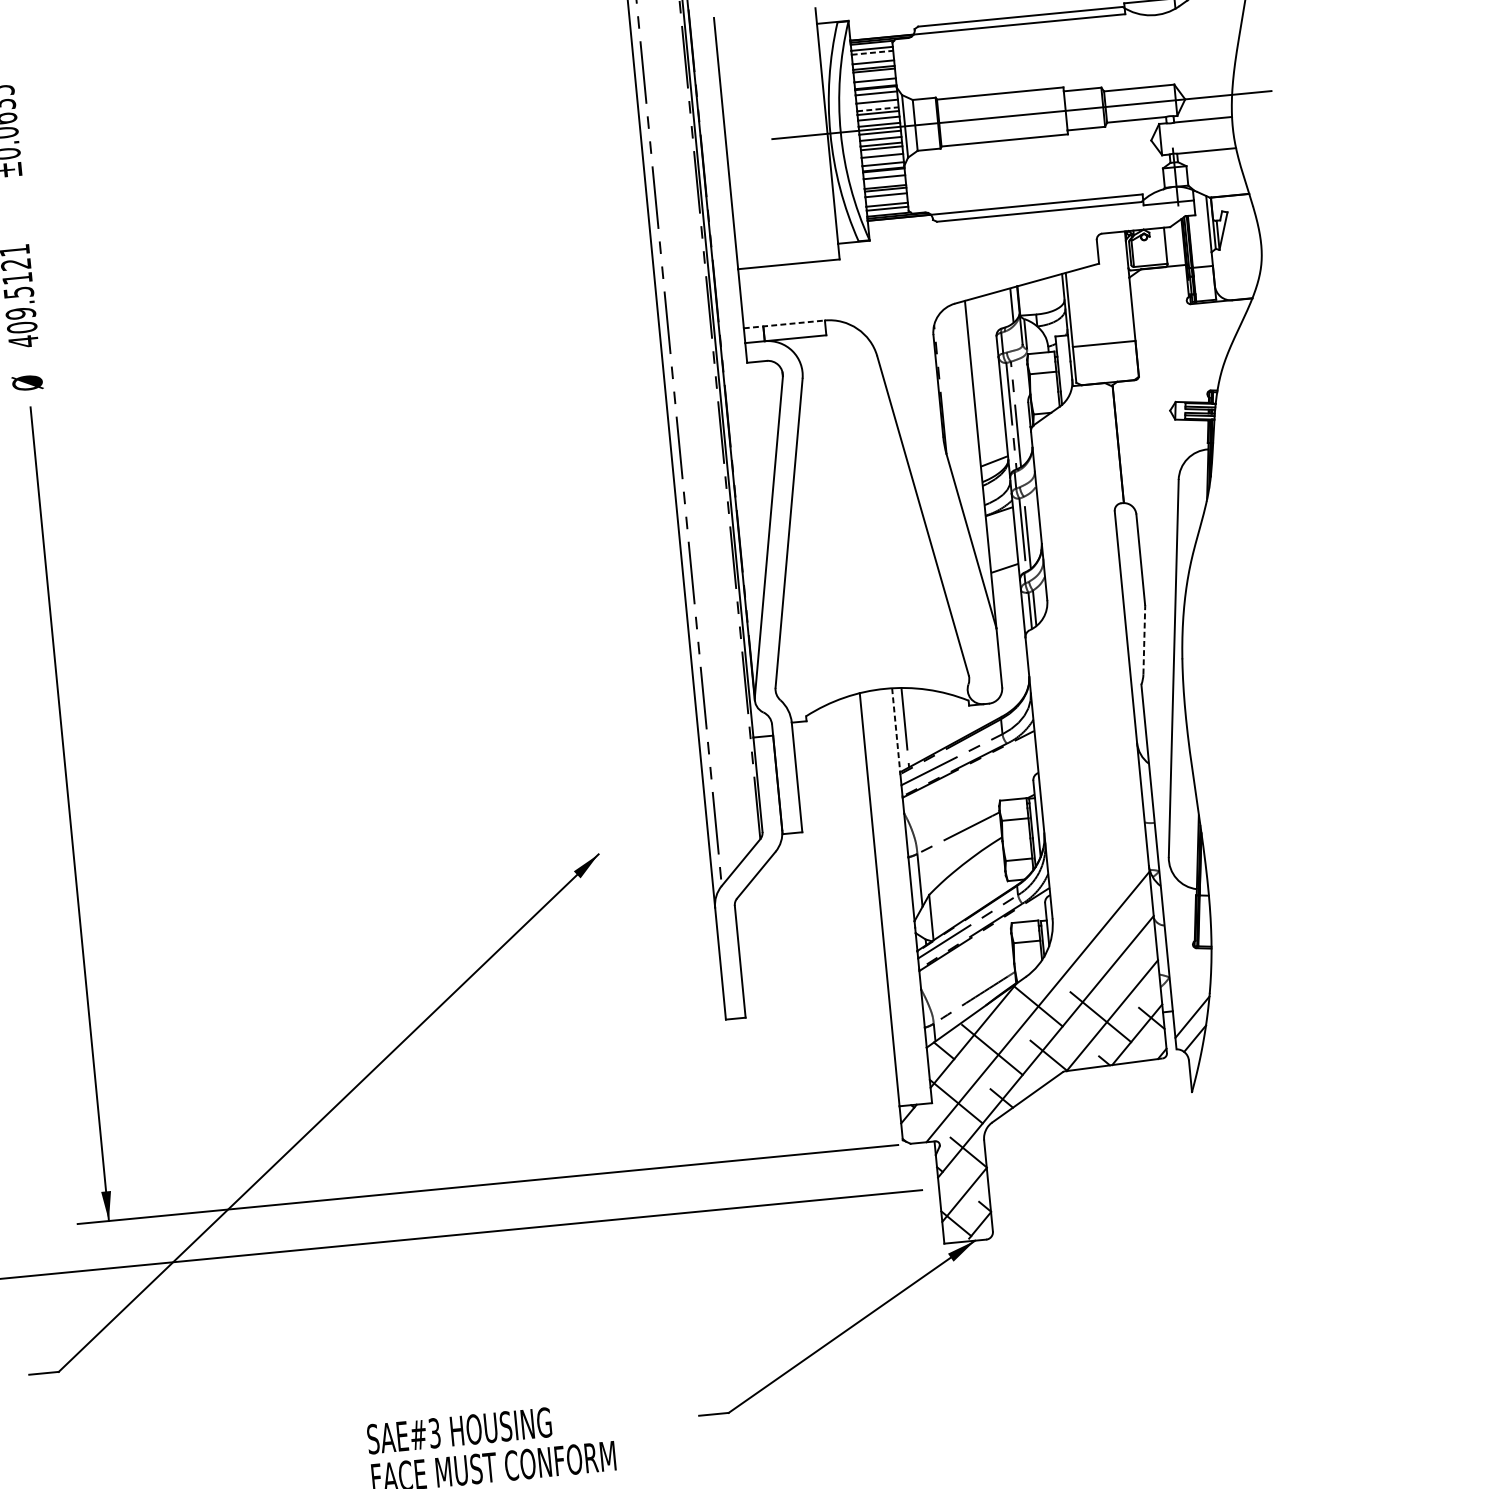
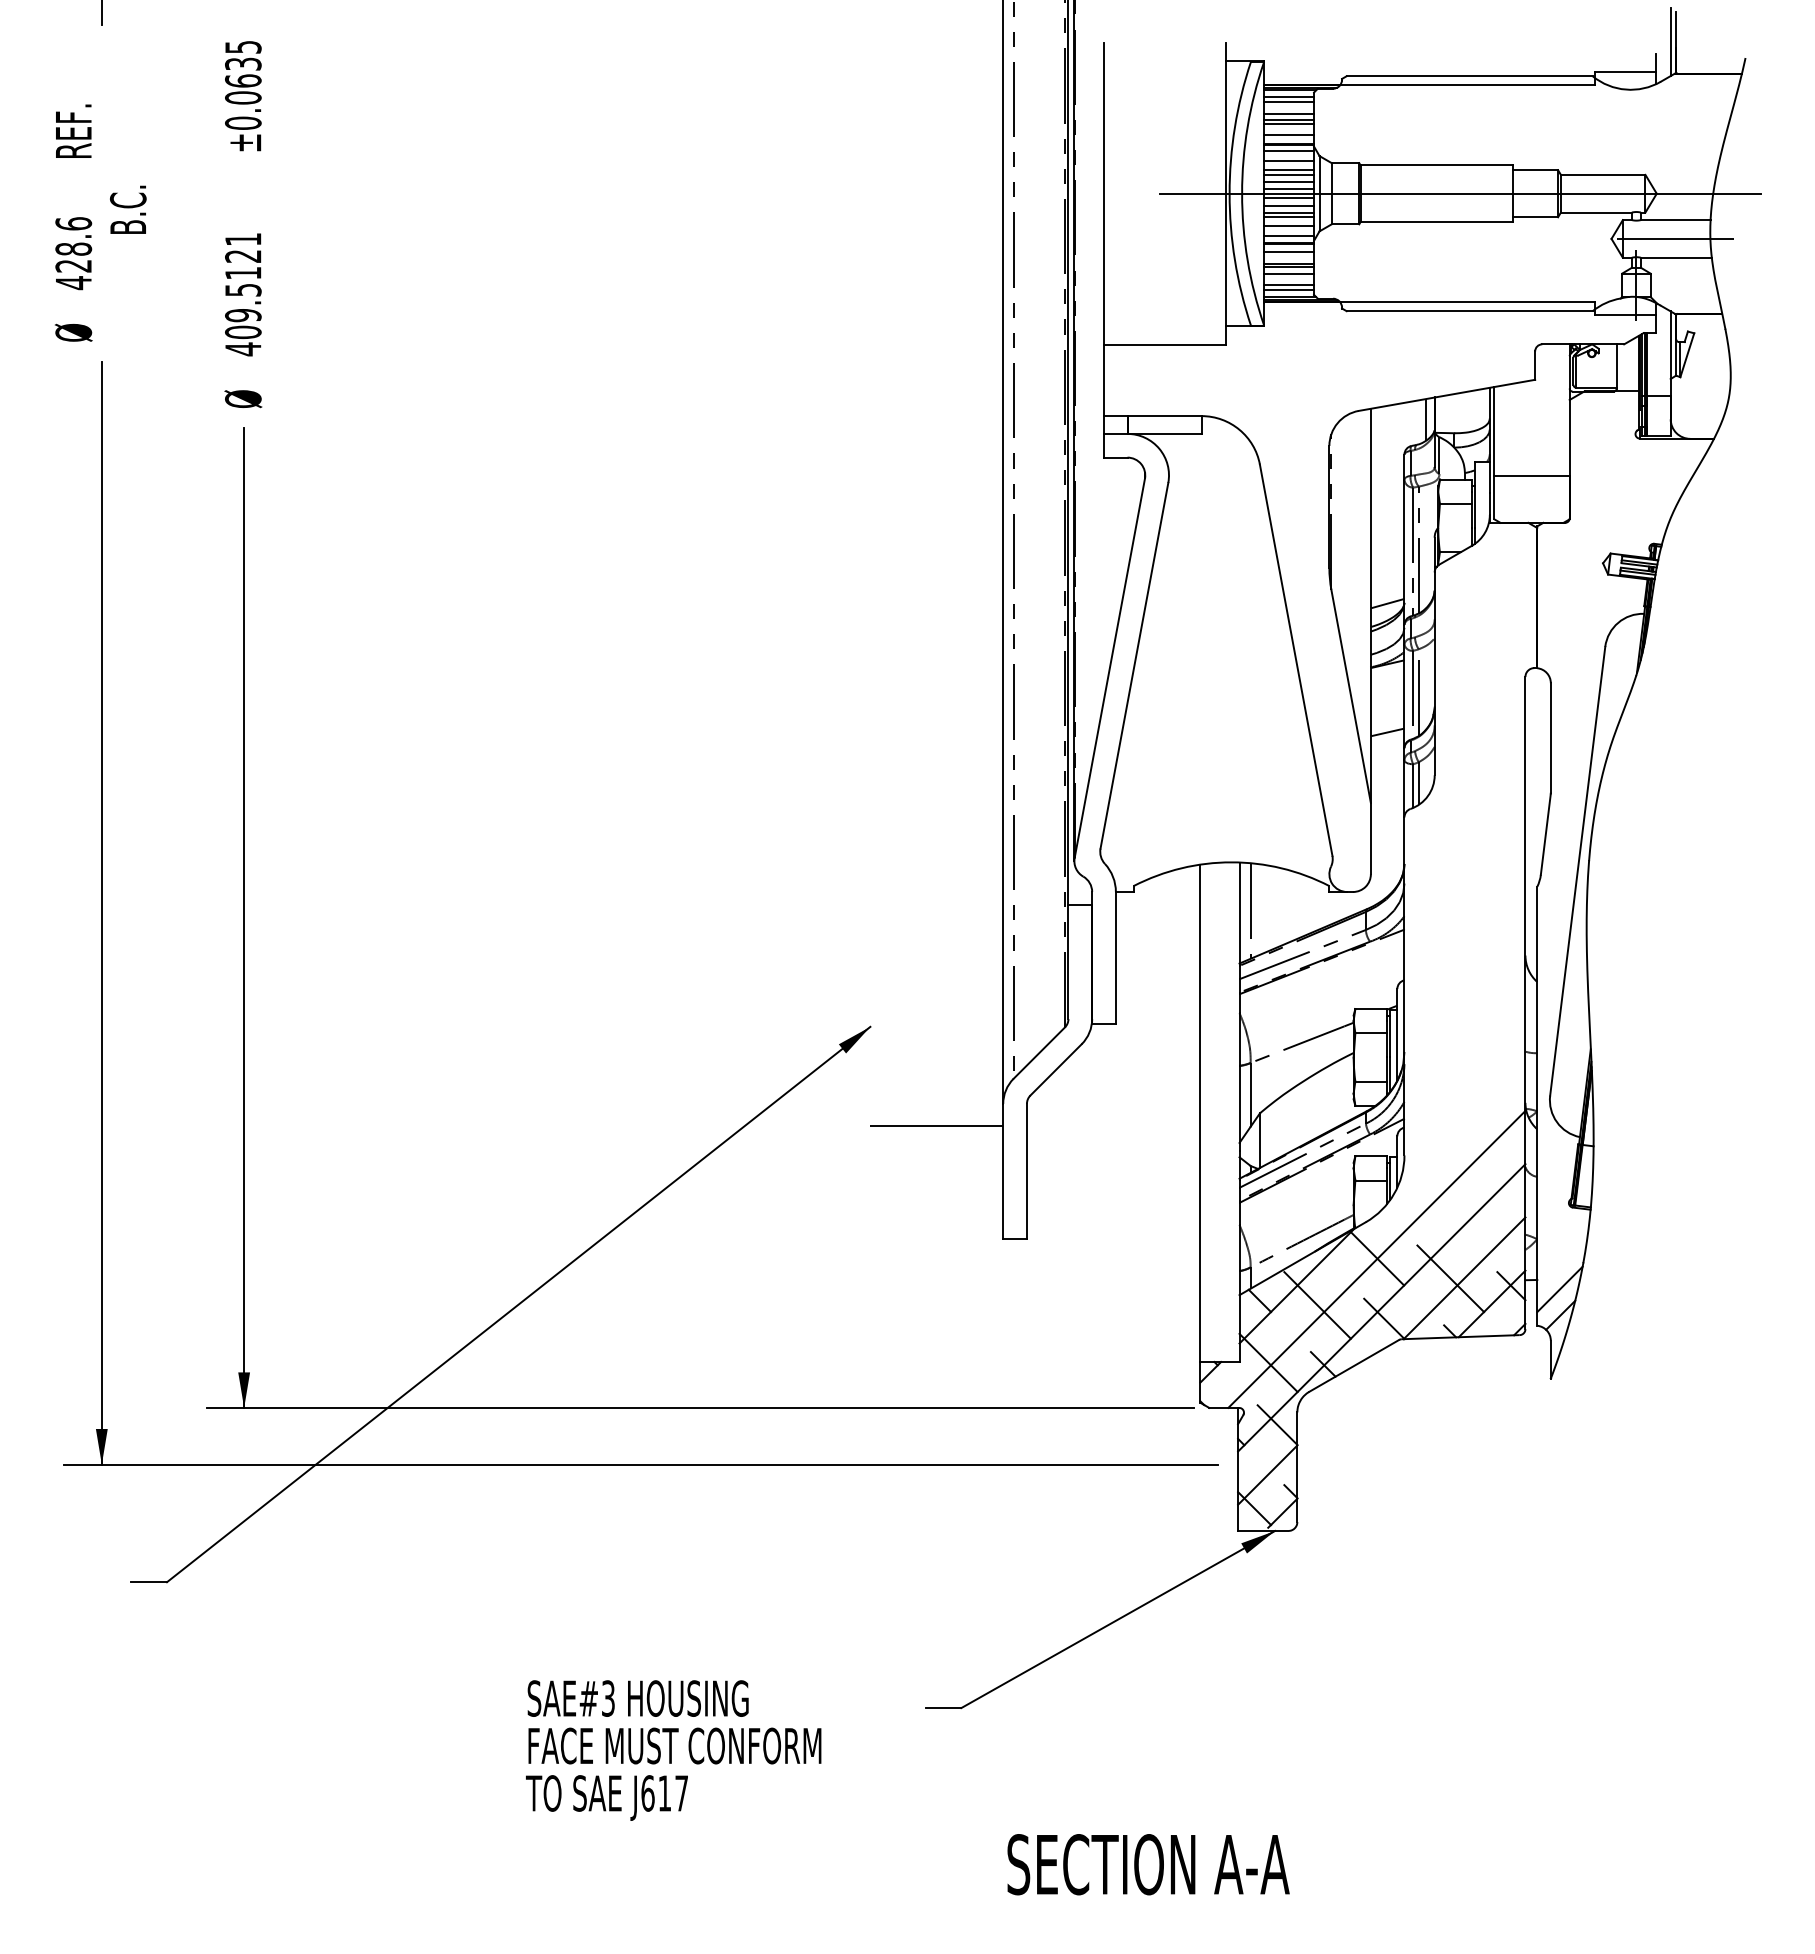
line: (872, 52) -> (1289, 102), dashed -> solid
line: (878, 109) -> (1289, 170), dashed -> solid
line: (1204, 135) -> (1675, 238), added
line: (784, 324) -> (1152, 416), dashed -> solid
line: (1144, 640) -> (1545, 834), dashed -> solid
line: (896, 730) -> (1239, 913), dashed -> solid
line: (661, 930) -> (936, 1125), added

